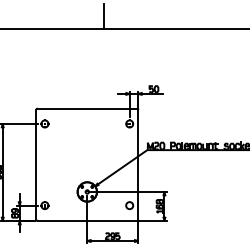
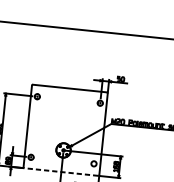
line: (103, 16) -> (89, 21), removed
line: (87, 221) -> (61, 172), solid -> dashed

